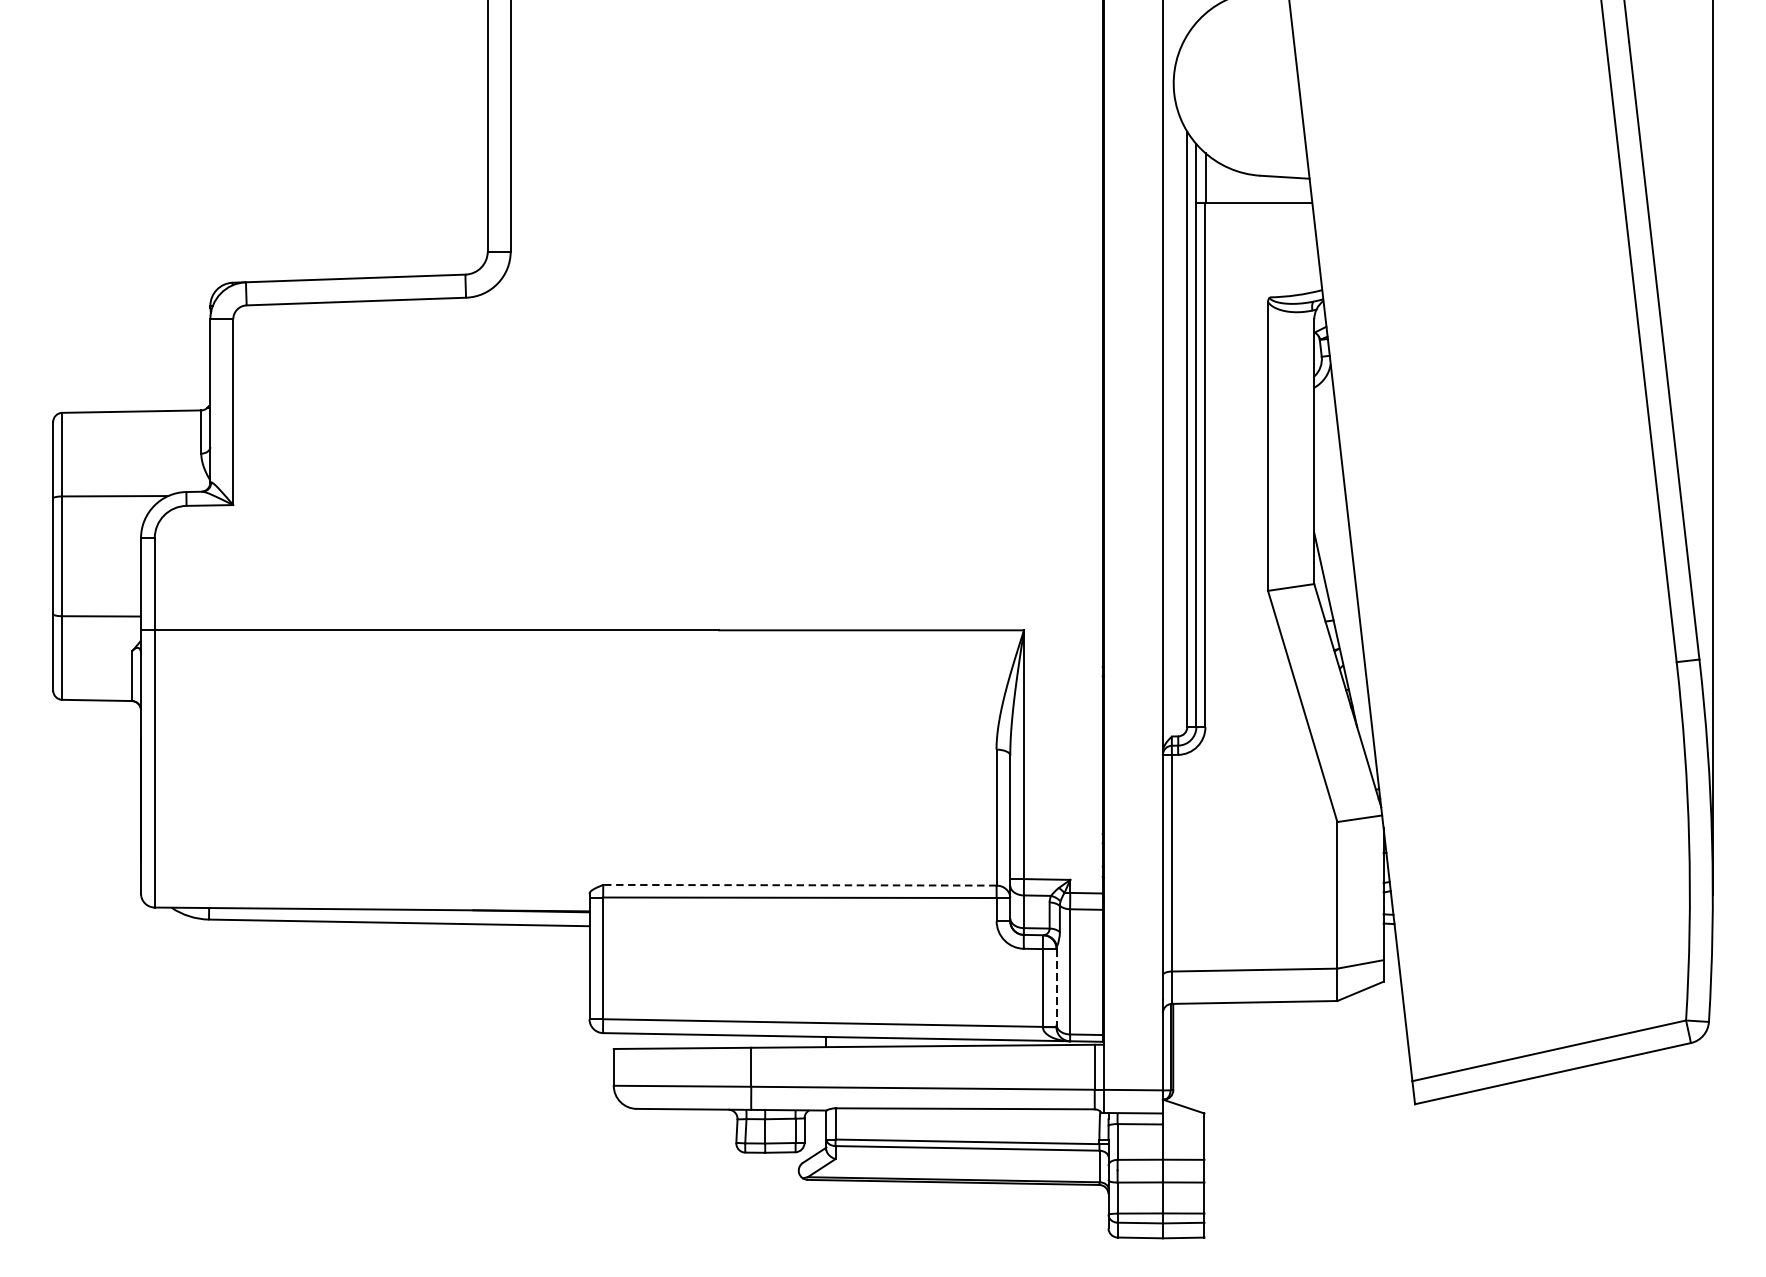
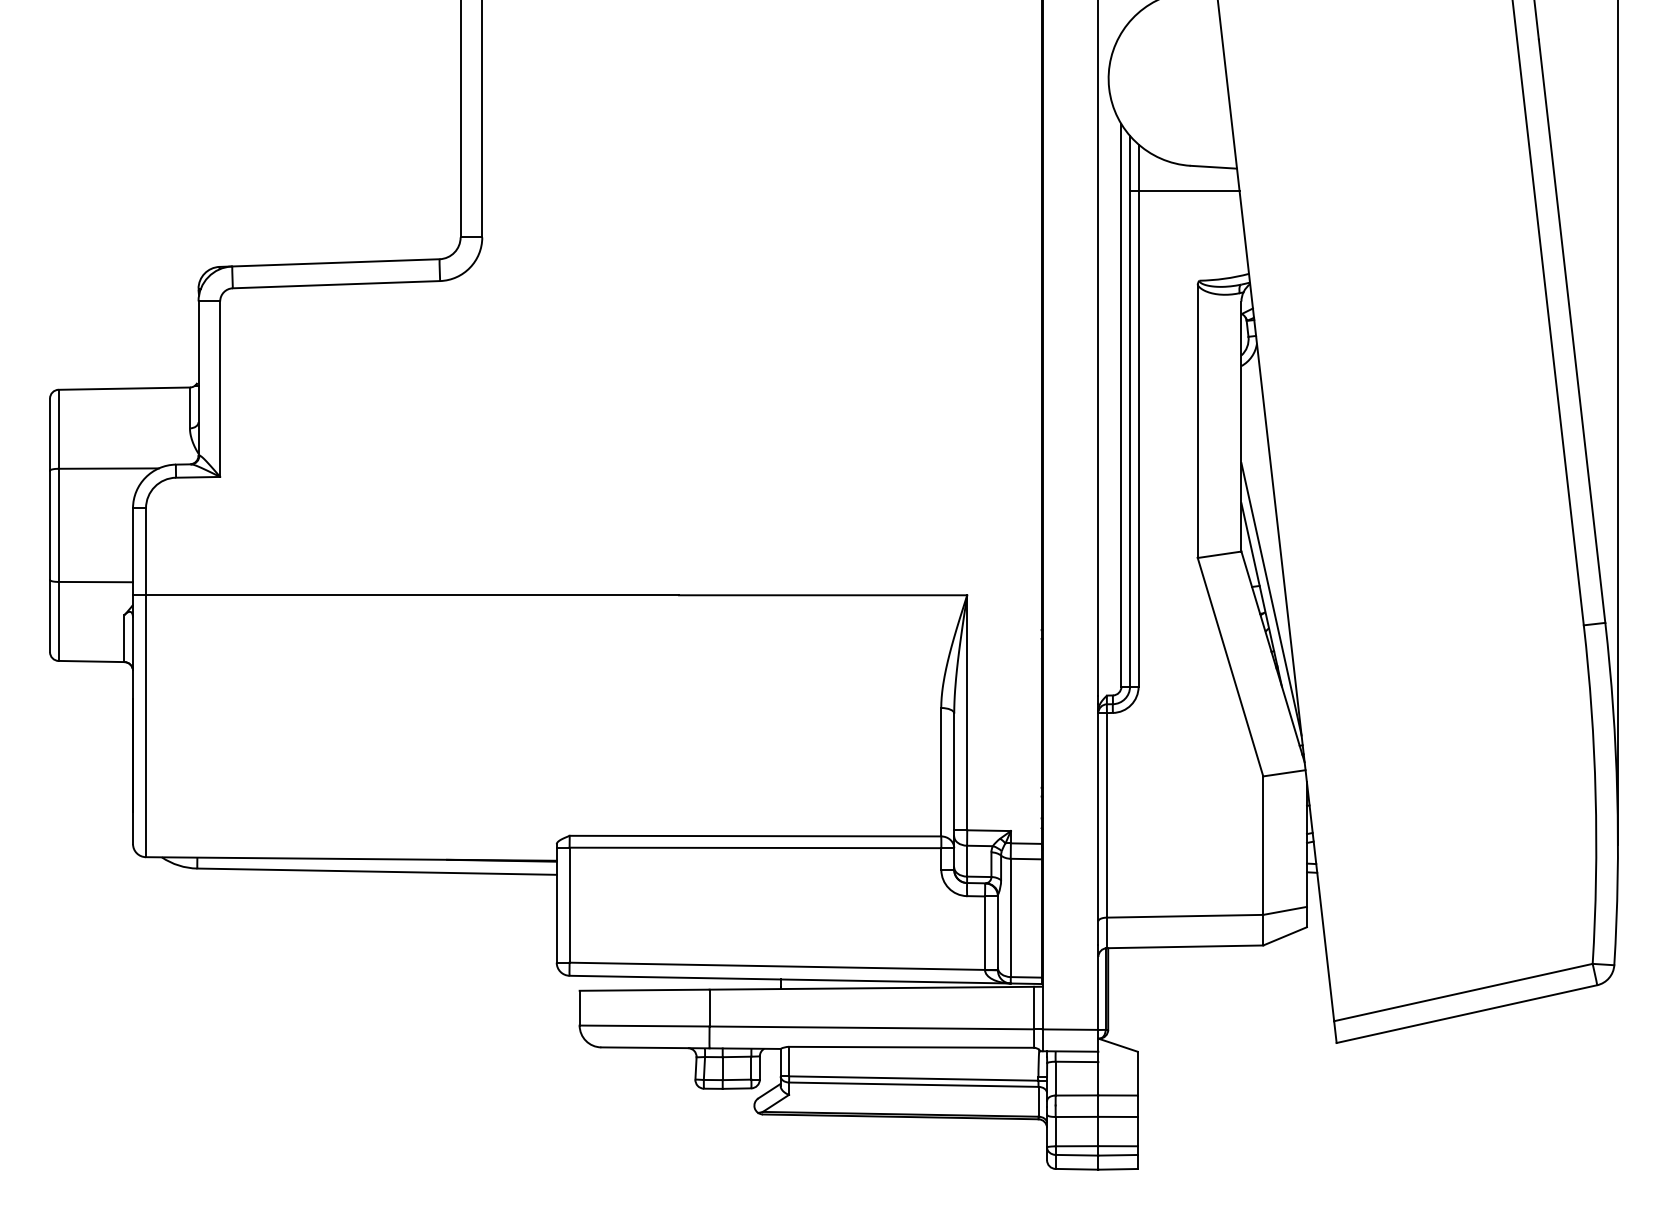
line: (1346, 634) -> (1271, 599), added
line: (799, 885) -> (755, 836), dashed -> solid
line: (1056, 987) -> (997, 932), dashed -> solid

